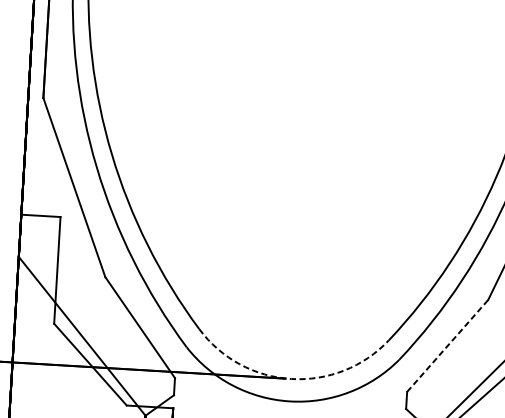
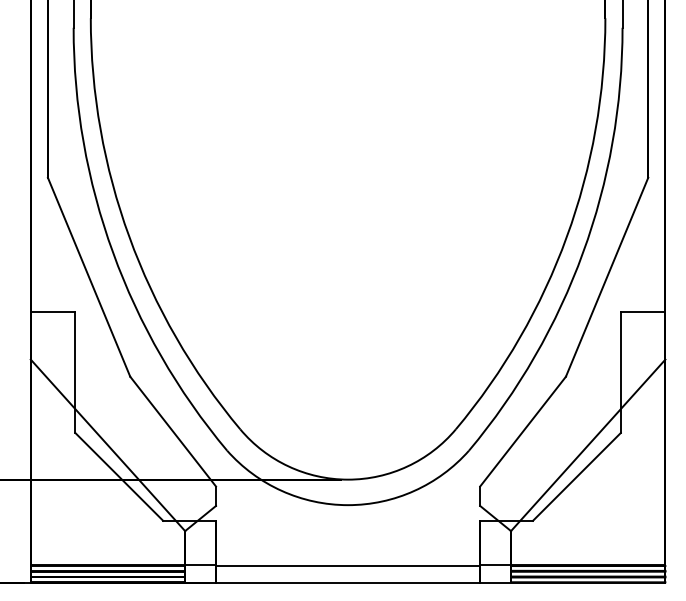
line: (448, 345) -> (523, 431), dashed -> solid
arc: (291, 378) -> (348, 479), dashed -> solid

